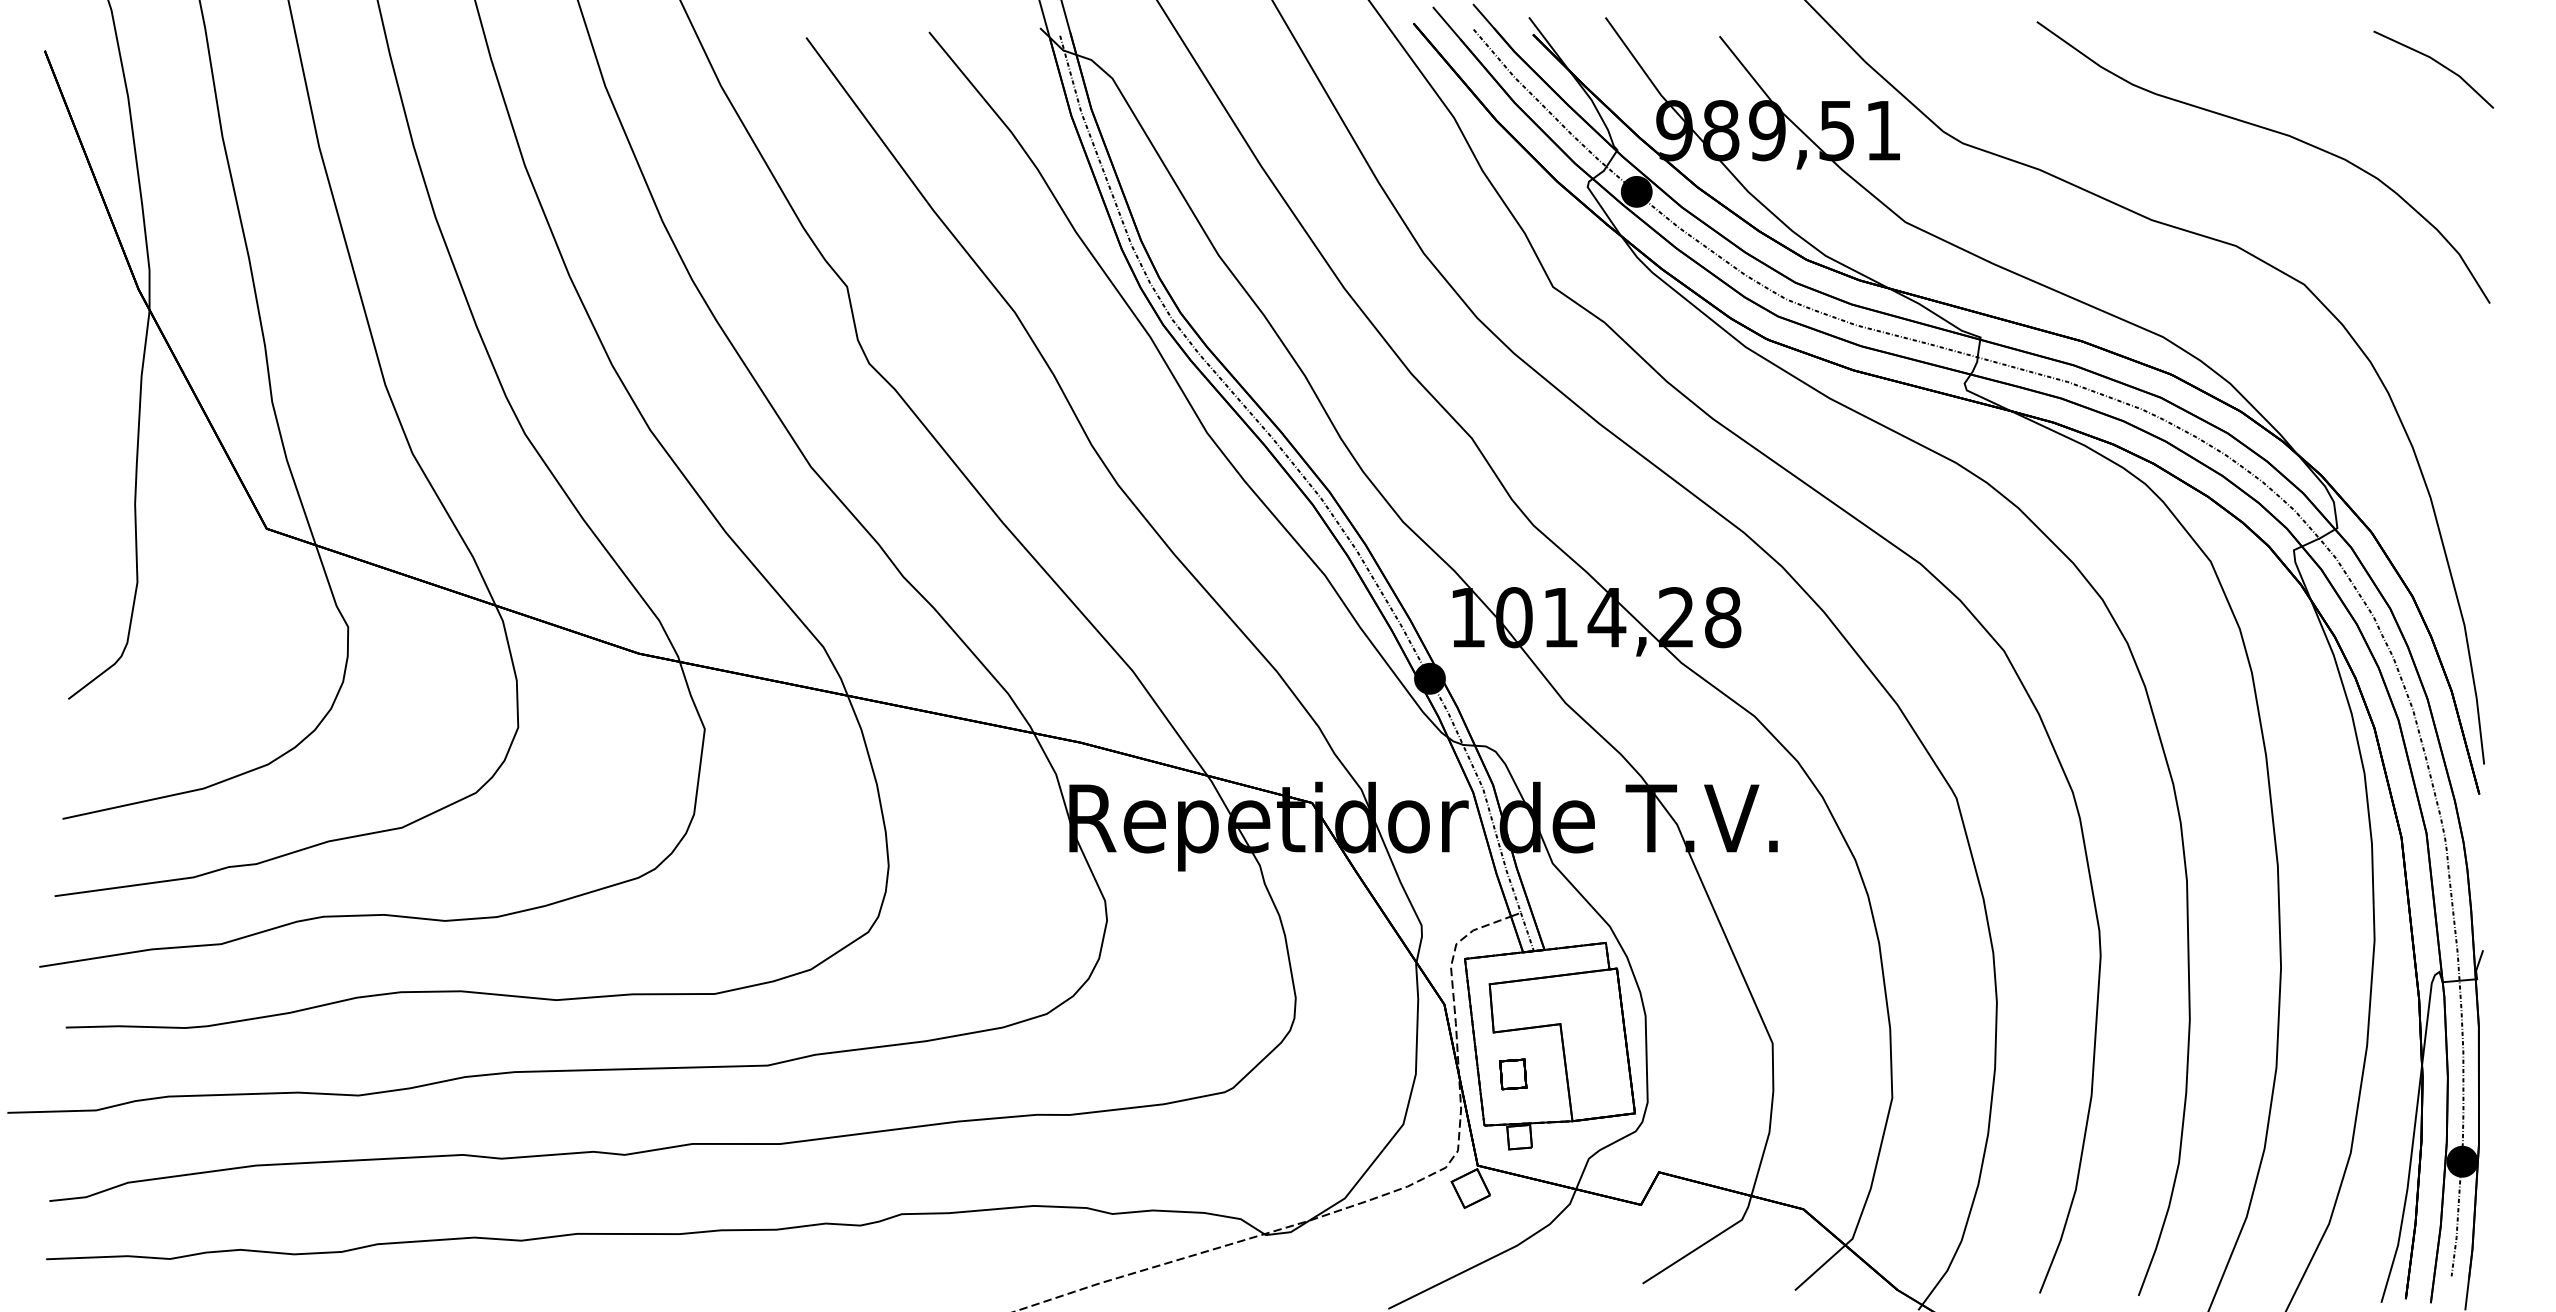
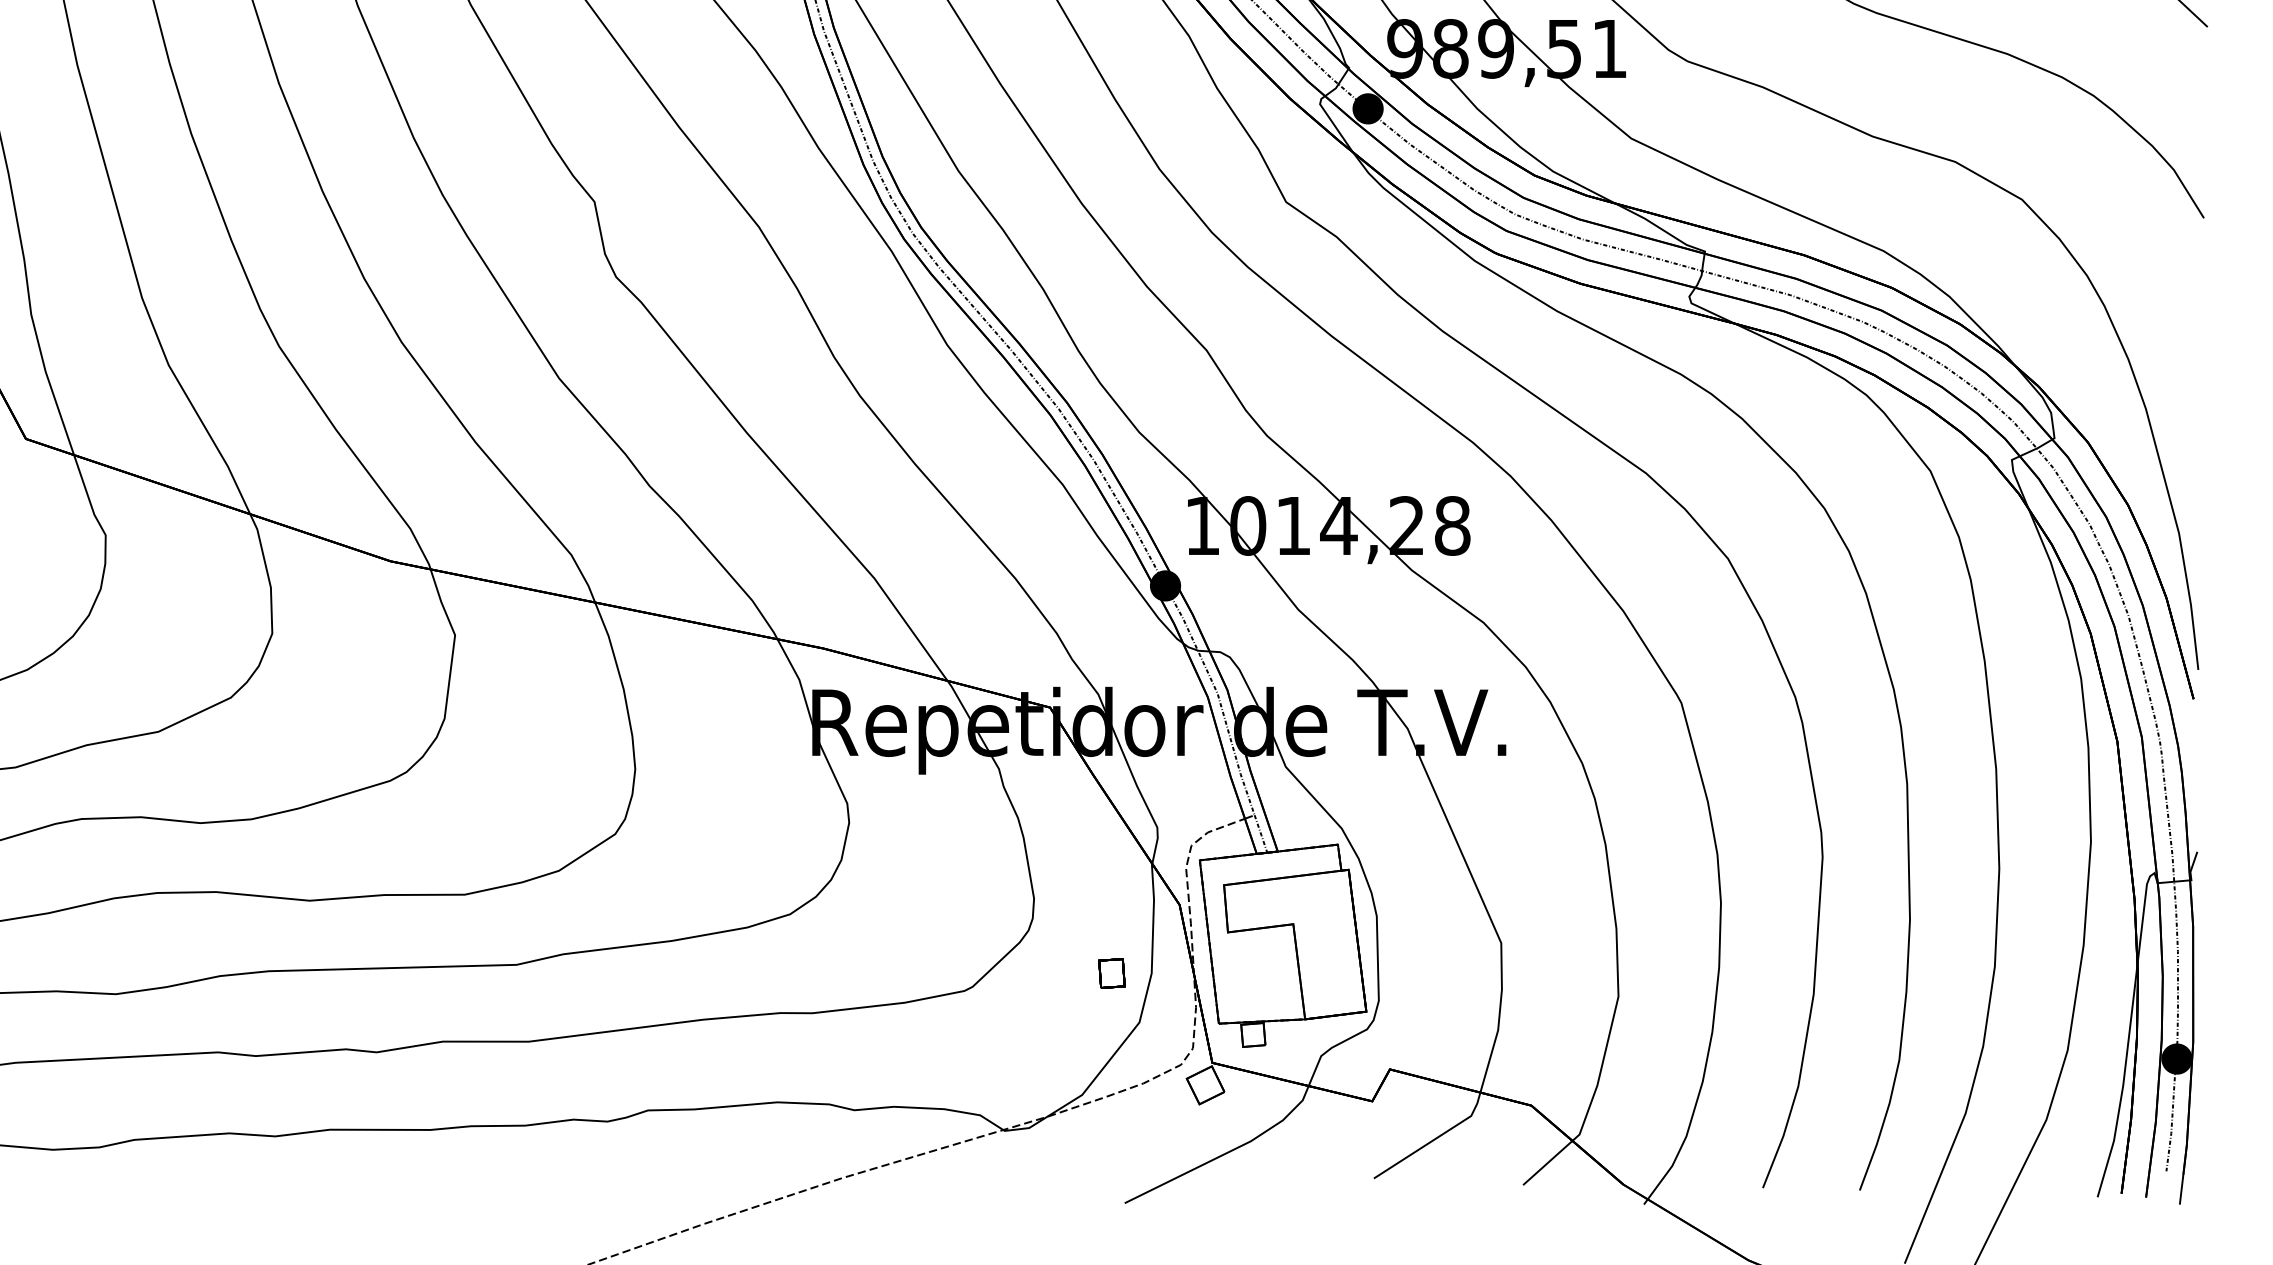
part: (1513, 1074) -> (1112, 973), moved

